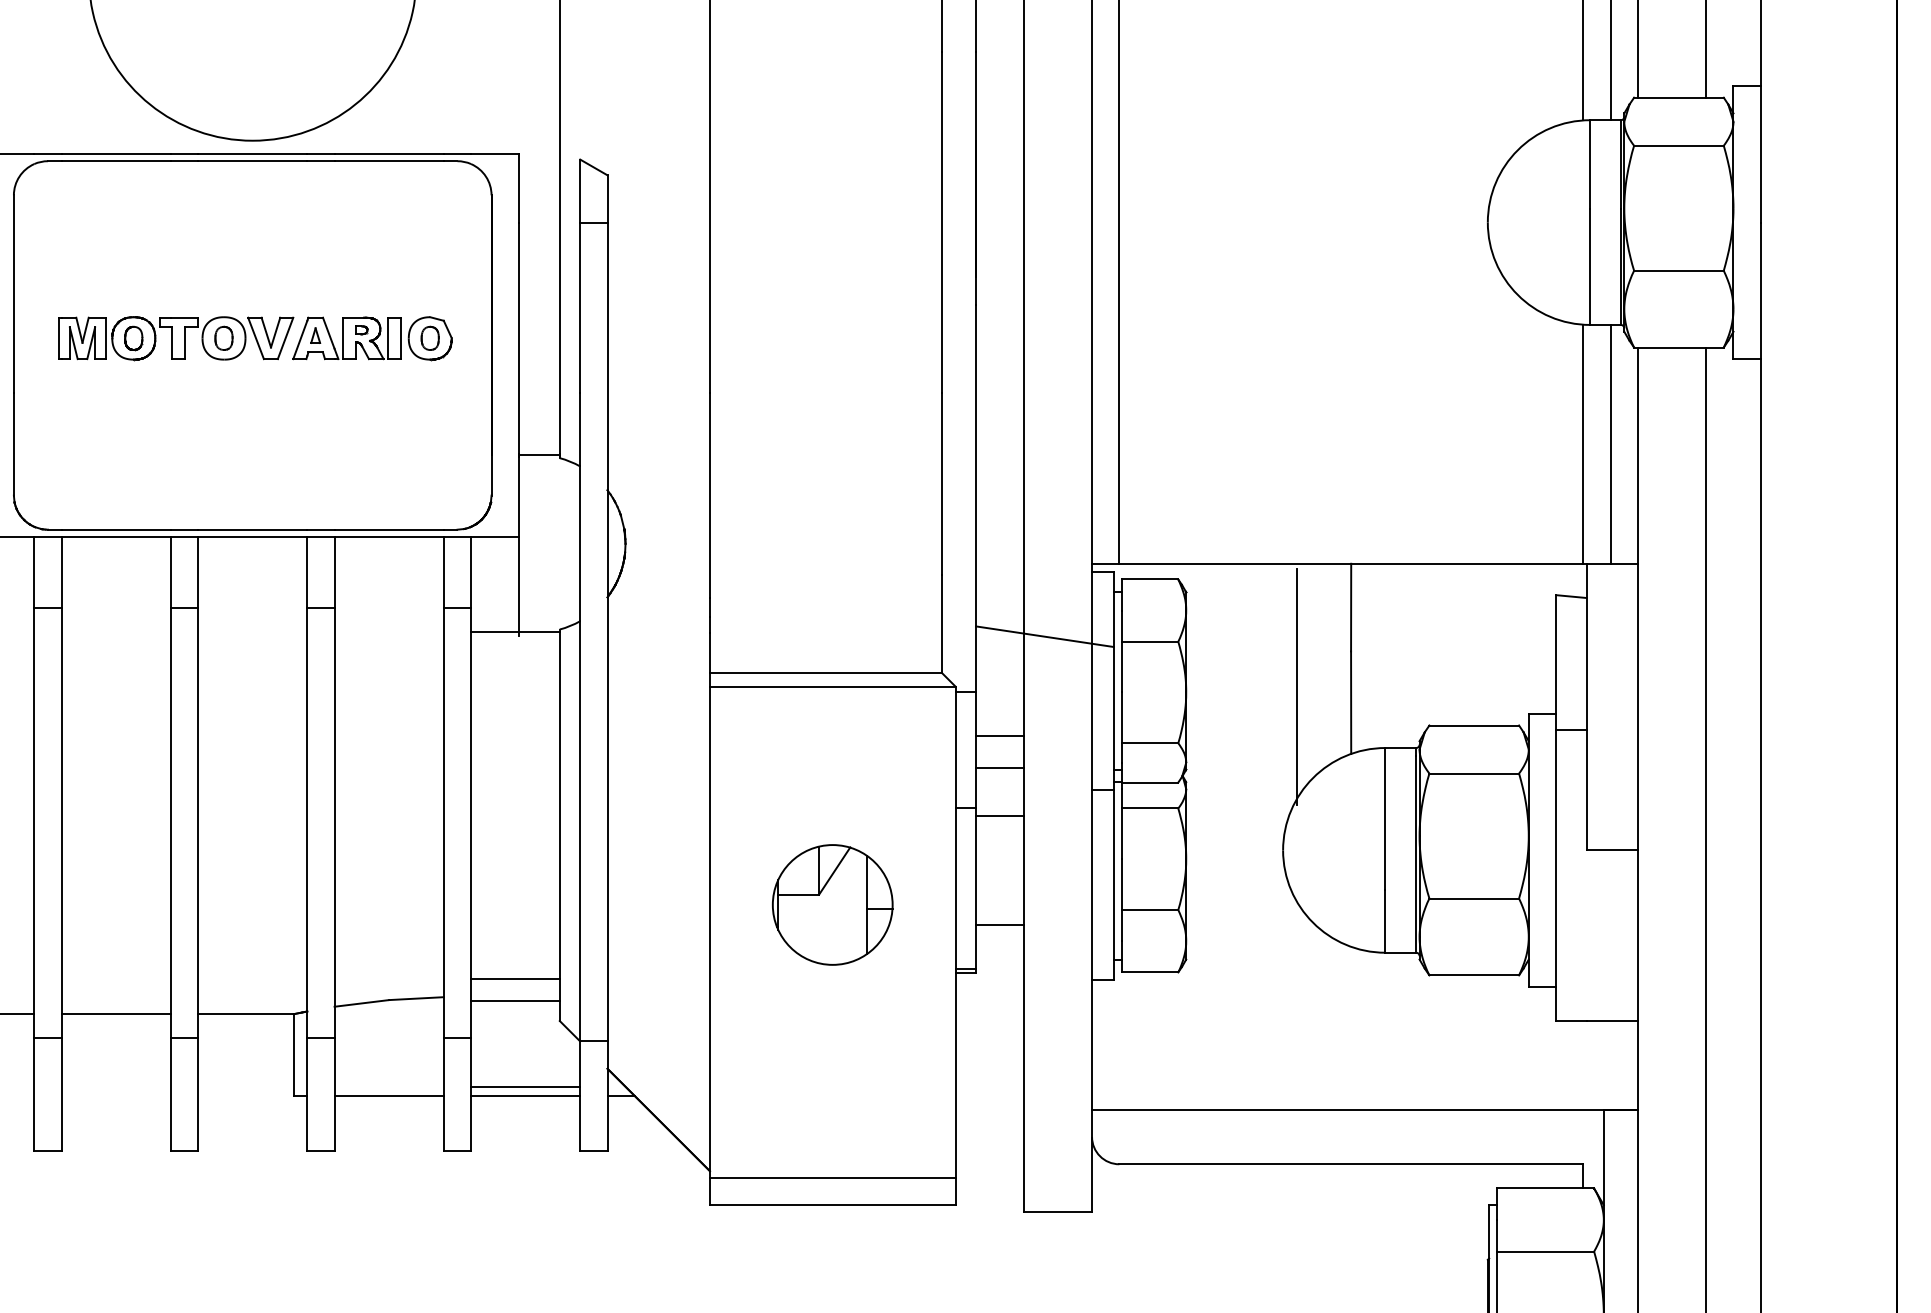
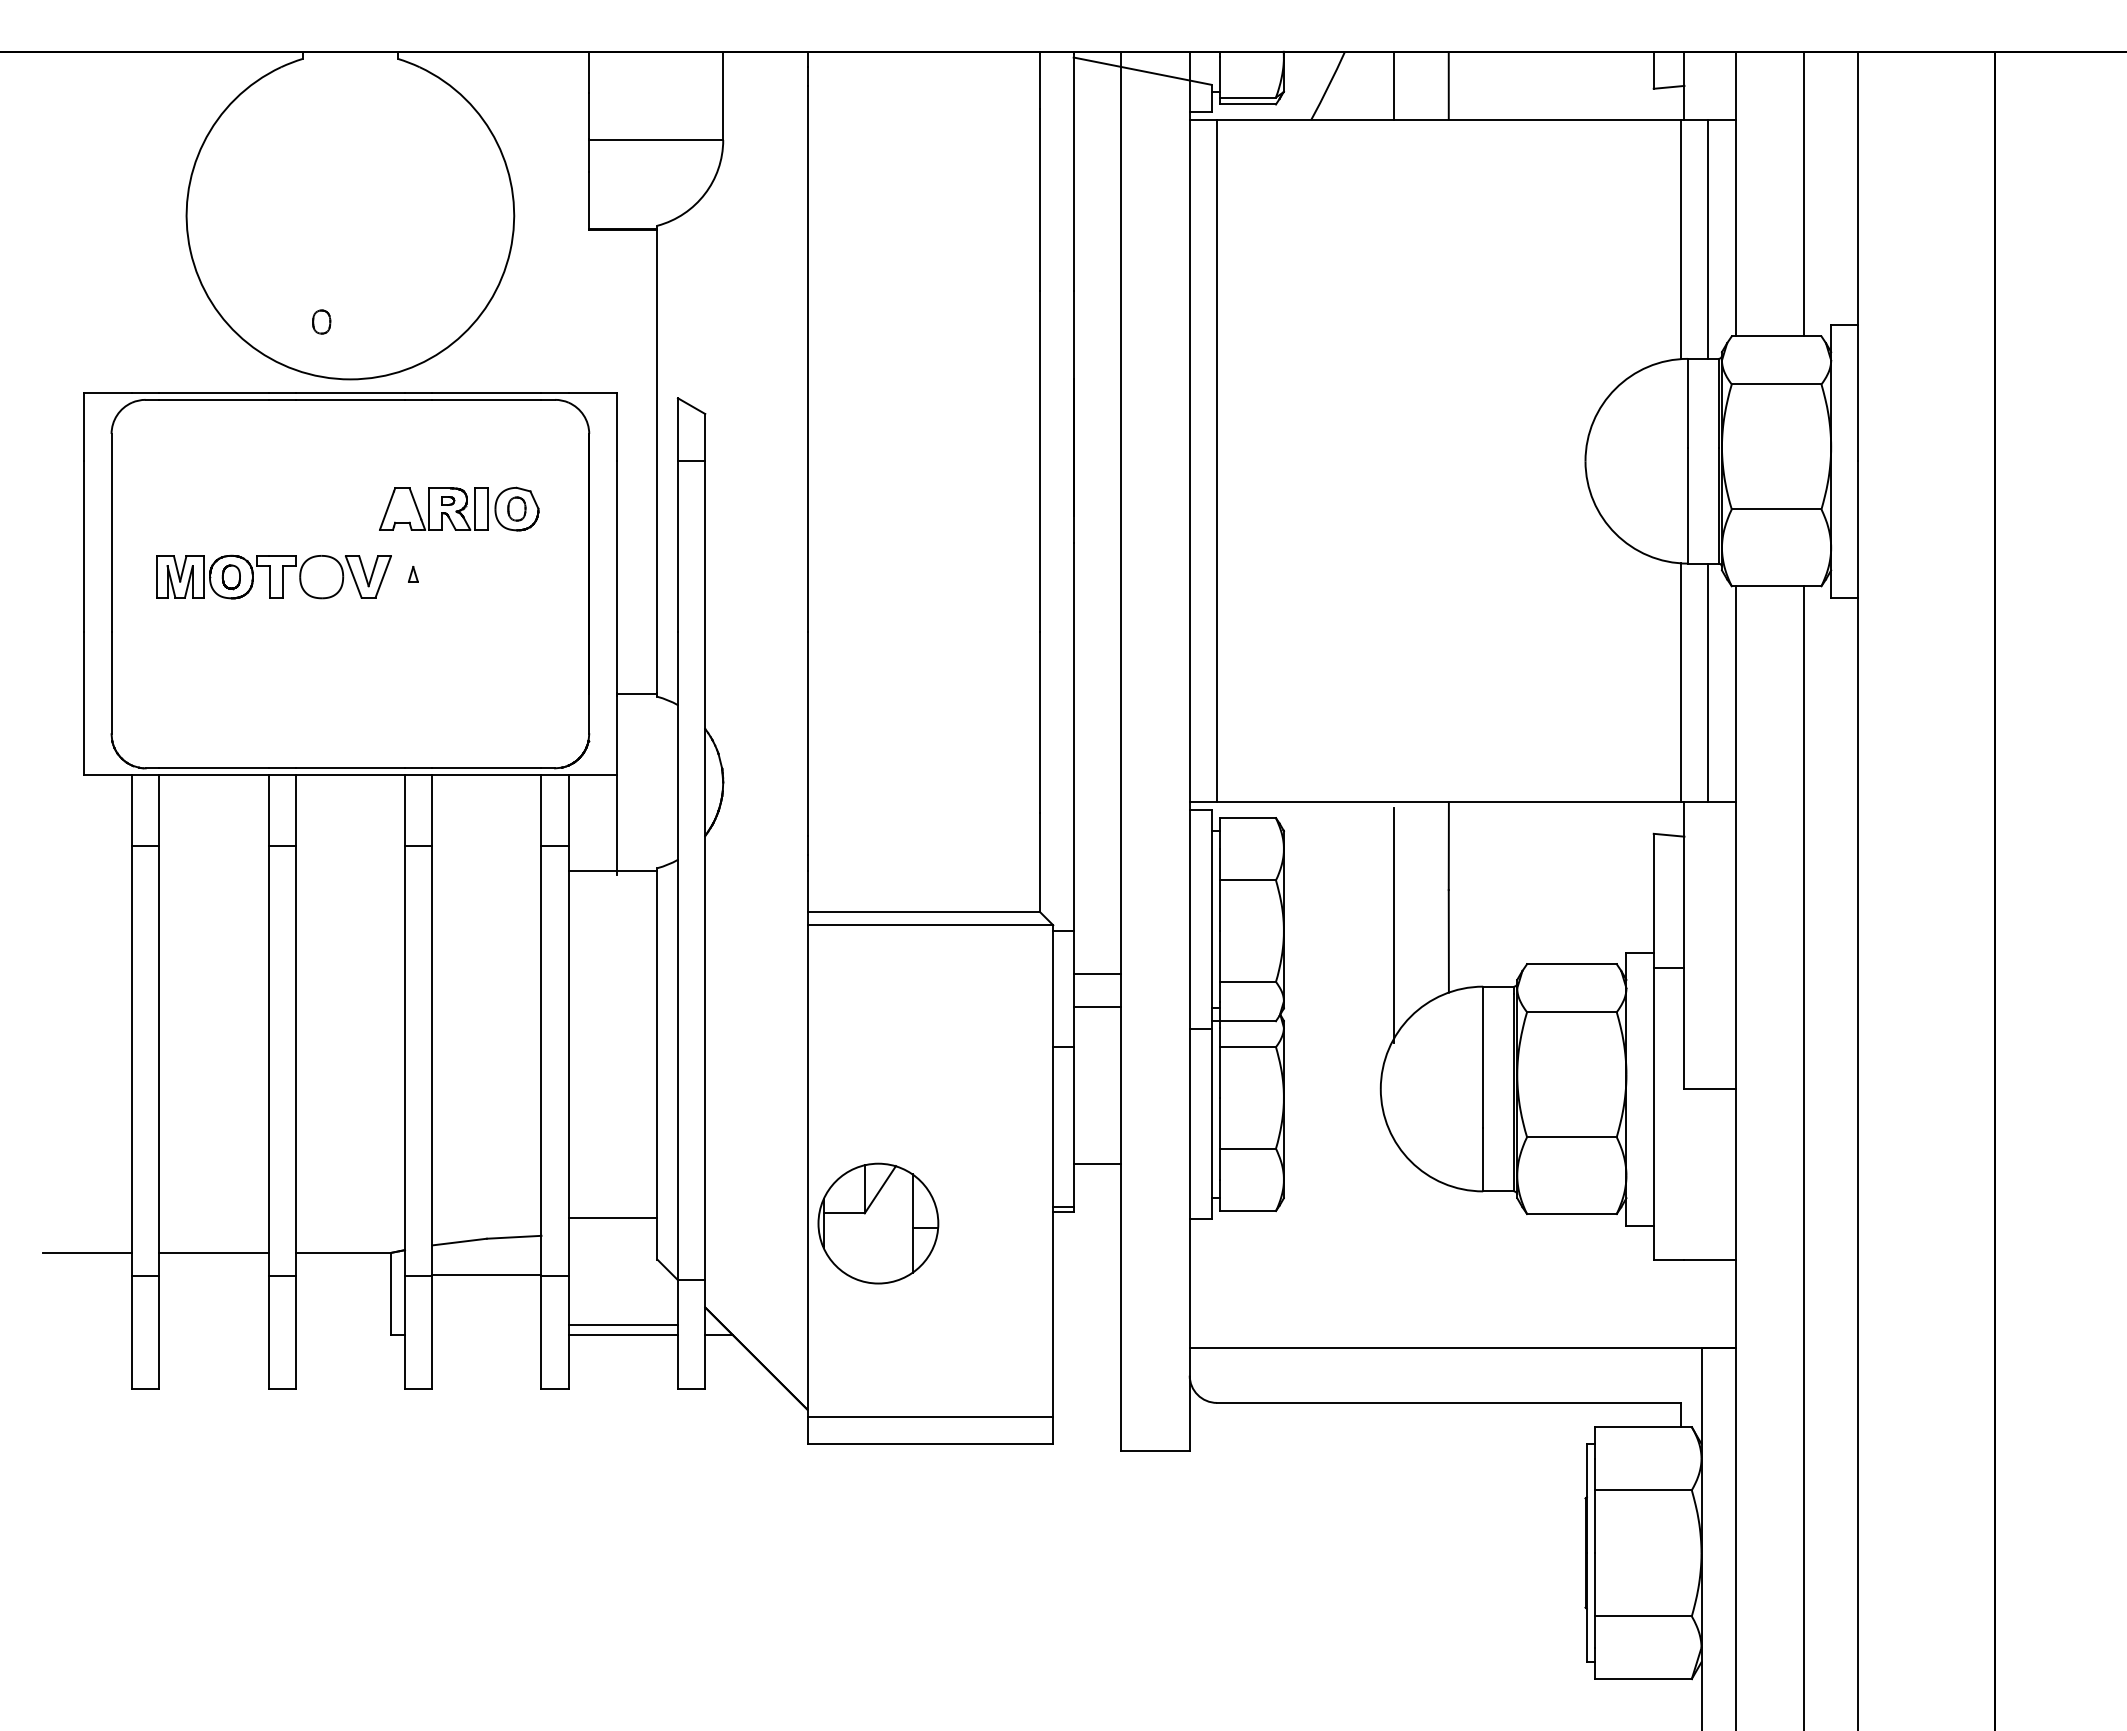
part: (223, 337) -> (321, 321), moved
part: (372, 337) -> (459, 508), moved
line: (1044, 636) -> (1142, 875), removed
line: (999, 815) -> (1097, 1054), removed
part: (832, 904) -> (878, 1223), moved
line: (514, 1000) -> (612, 1239), removed
line: (388, 1095) -> (486, 1274), moved

